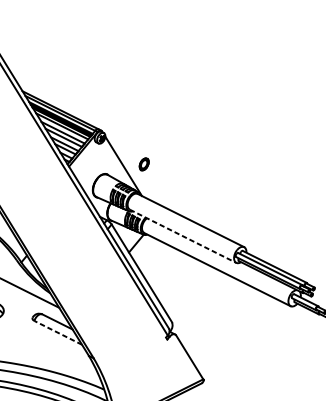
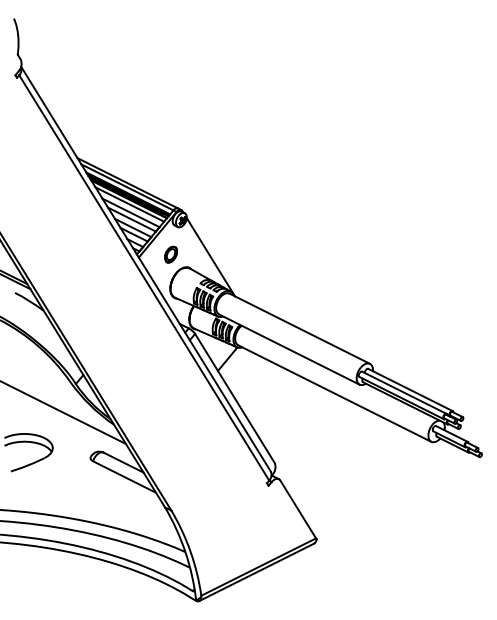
part: (143, 164) -> (170, 254), moved
line: (183, 236) -> (289, 349), dashed -> solid
line: (58, 332) -> (124, 476), dashed -> solid

